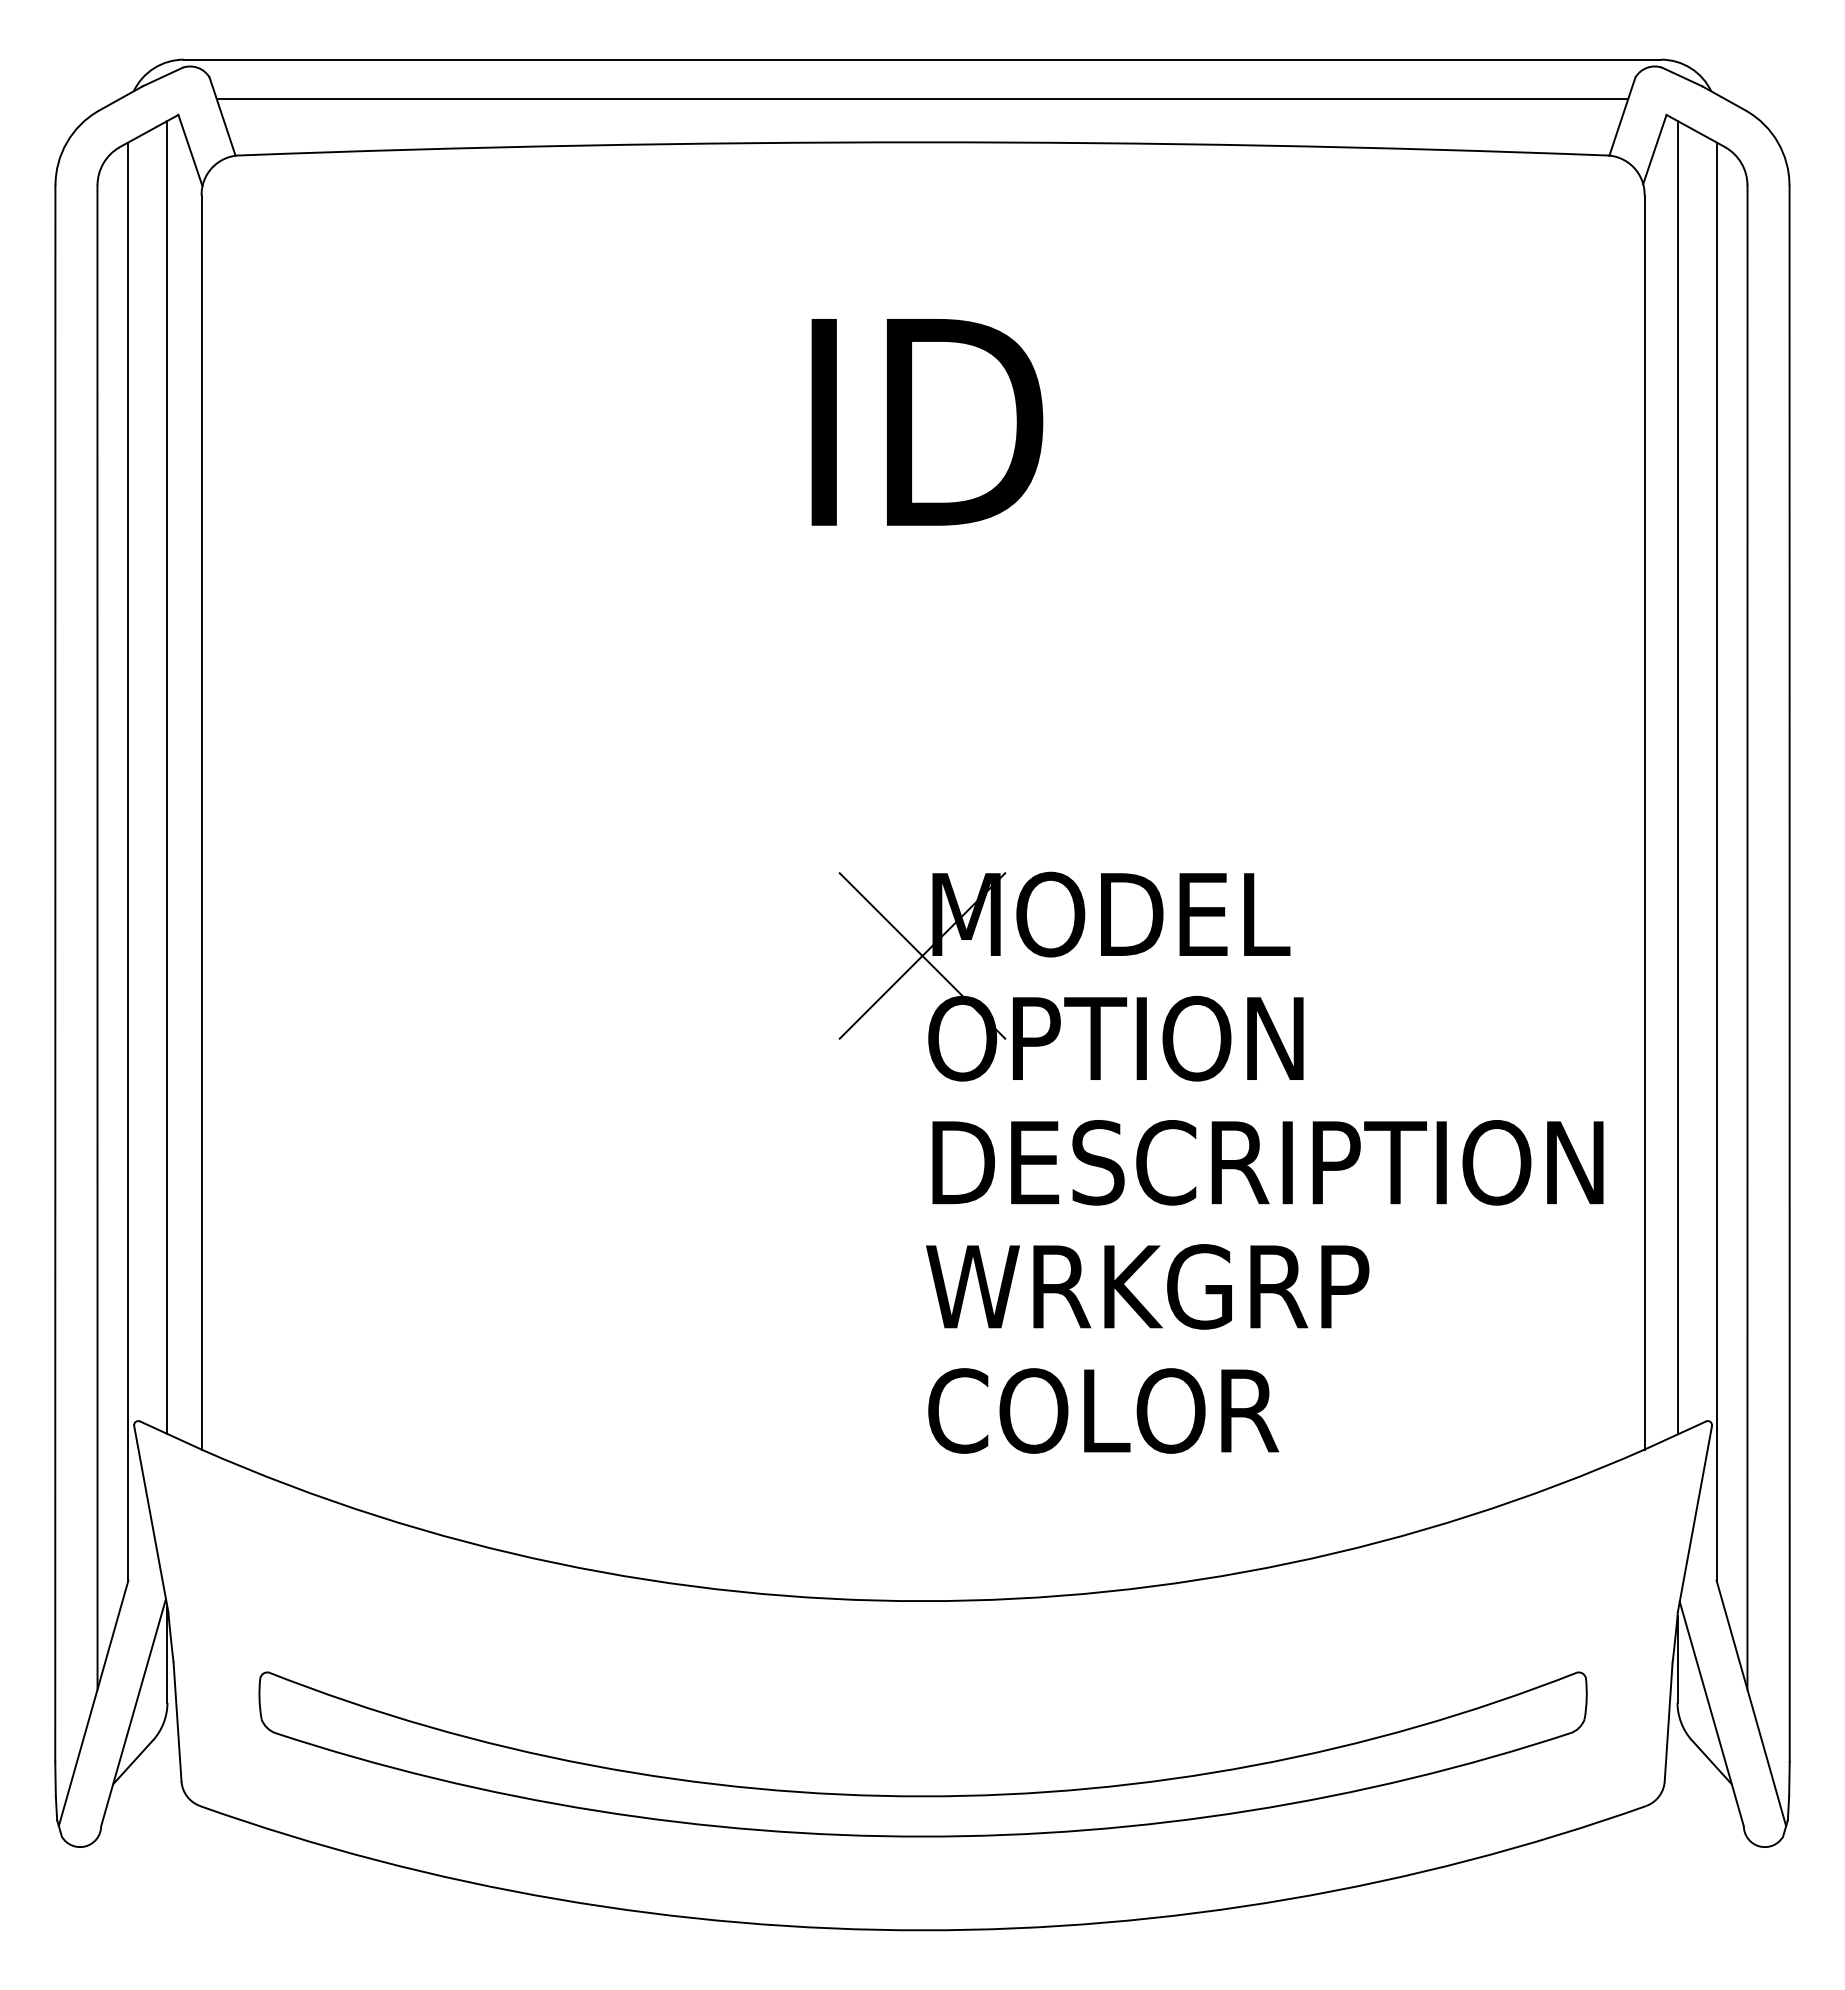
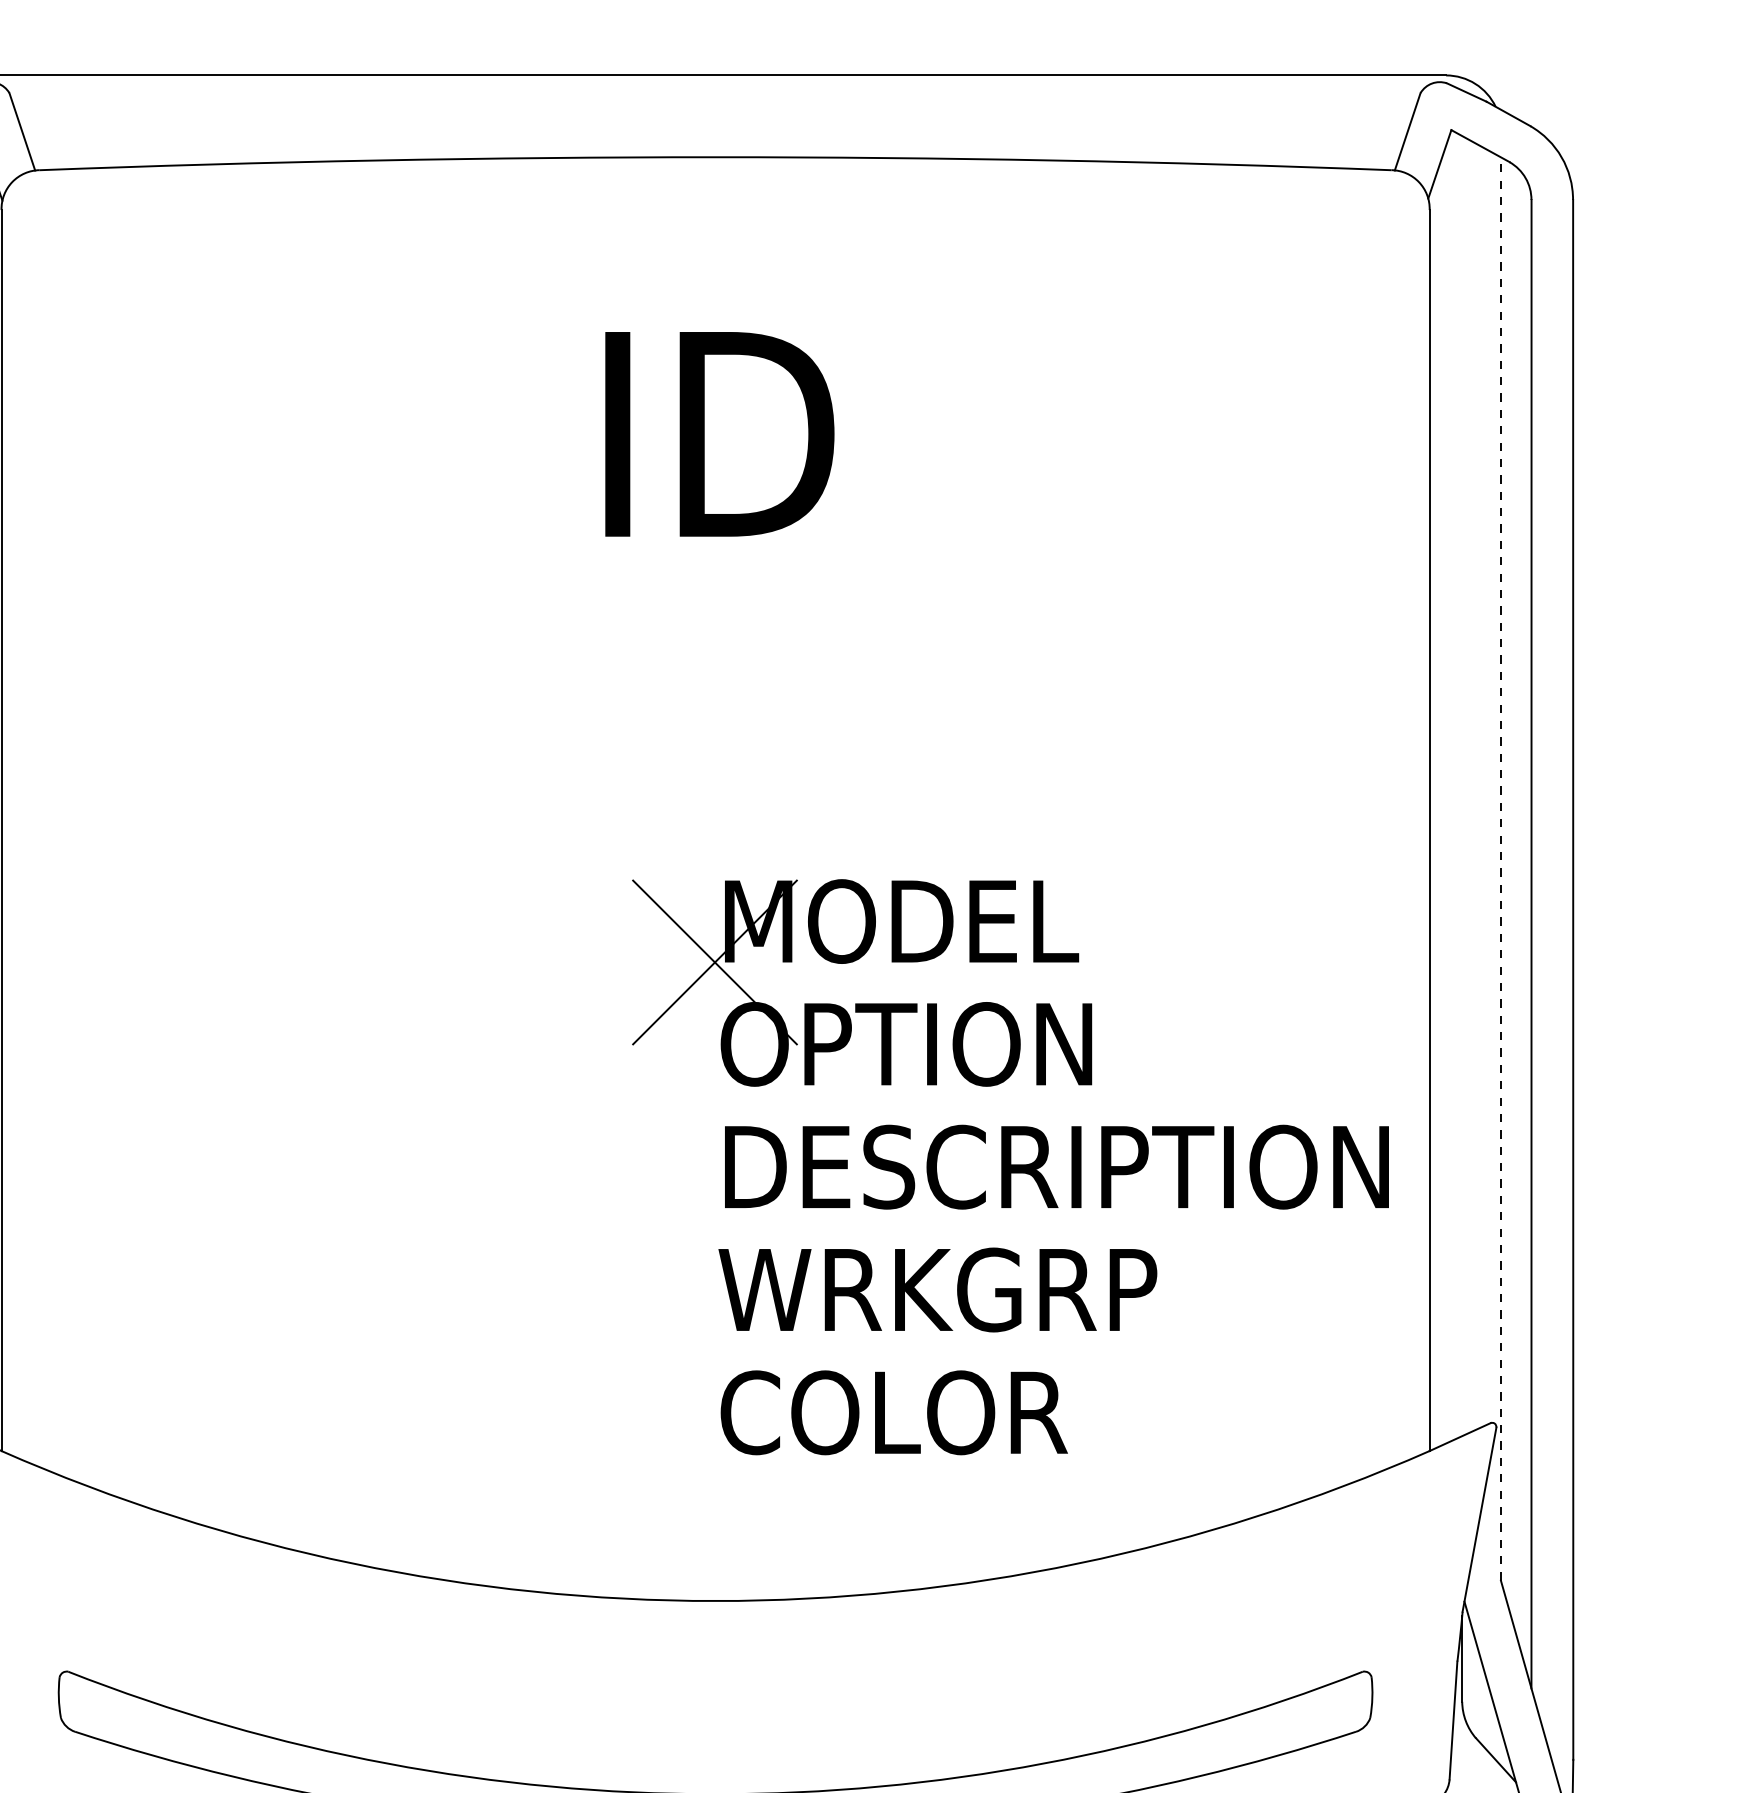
line: (922, 98) -> (715, 113), removed
line: (1677, 777) -> (1462, 785), removed
line: (1716, 861) -> (1500, 868), solid -> dashed

